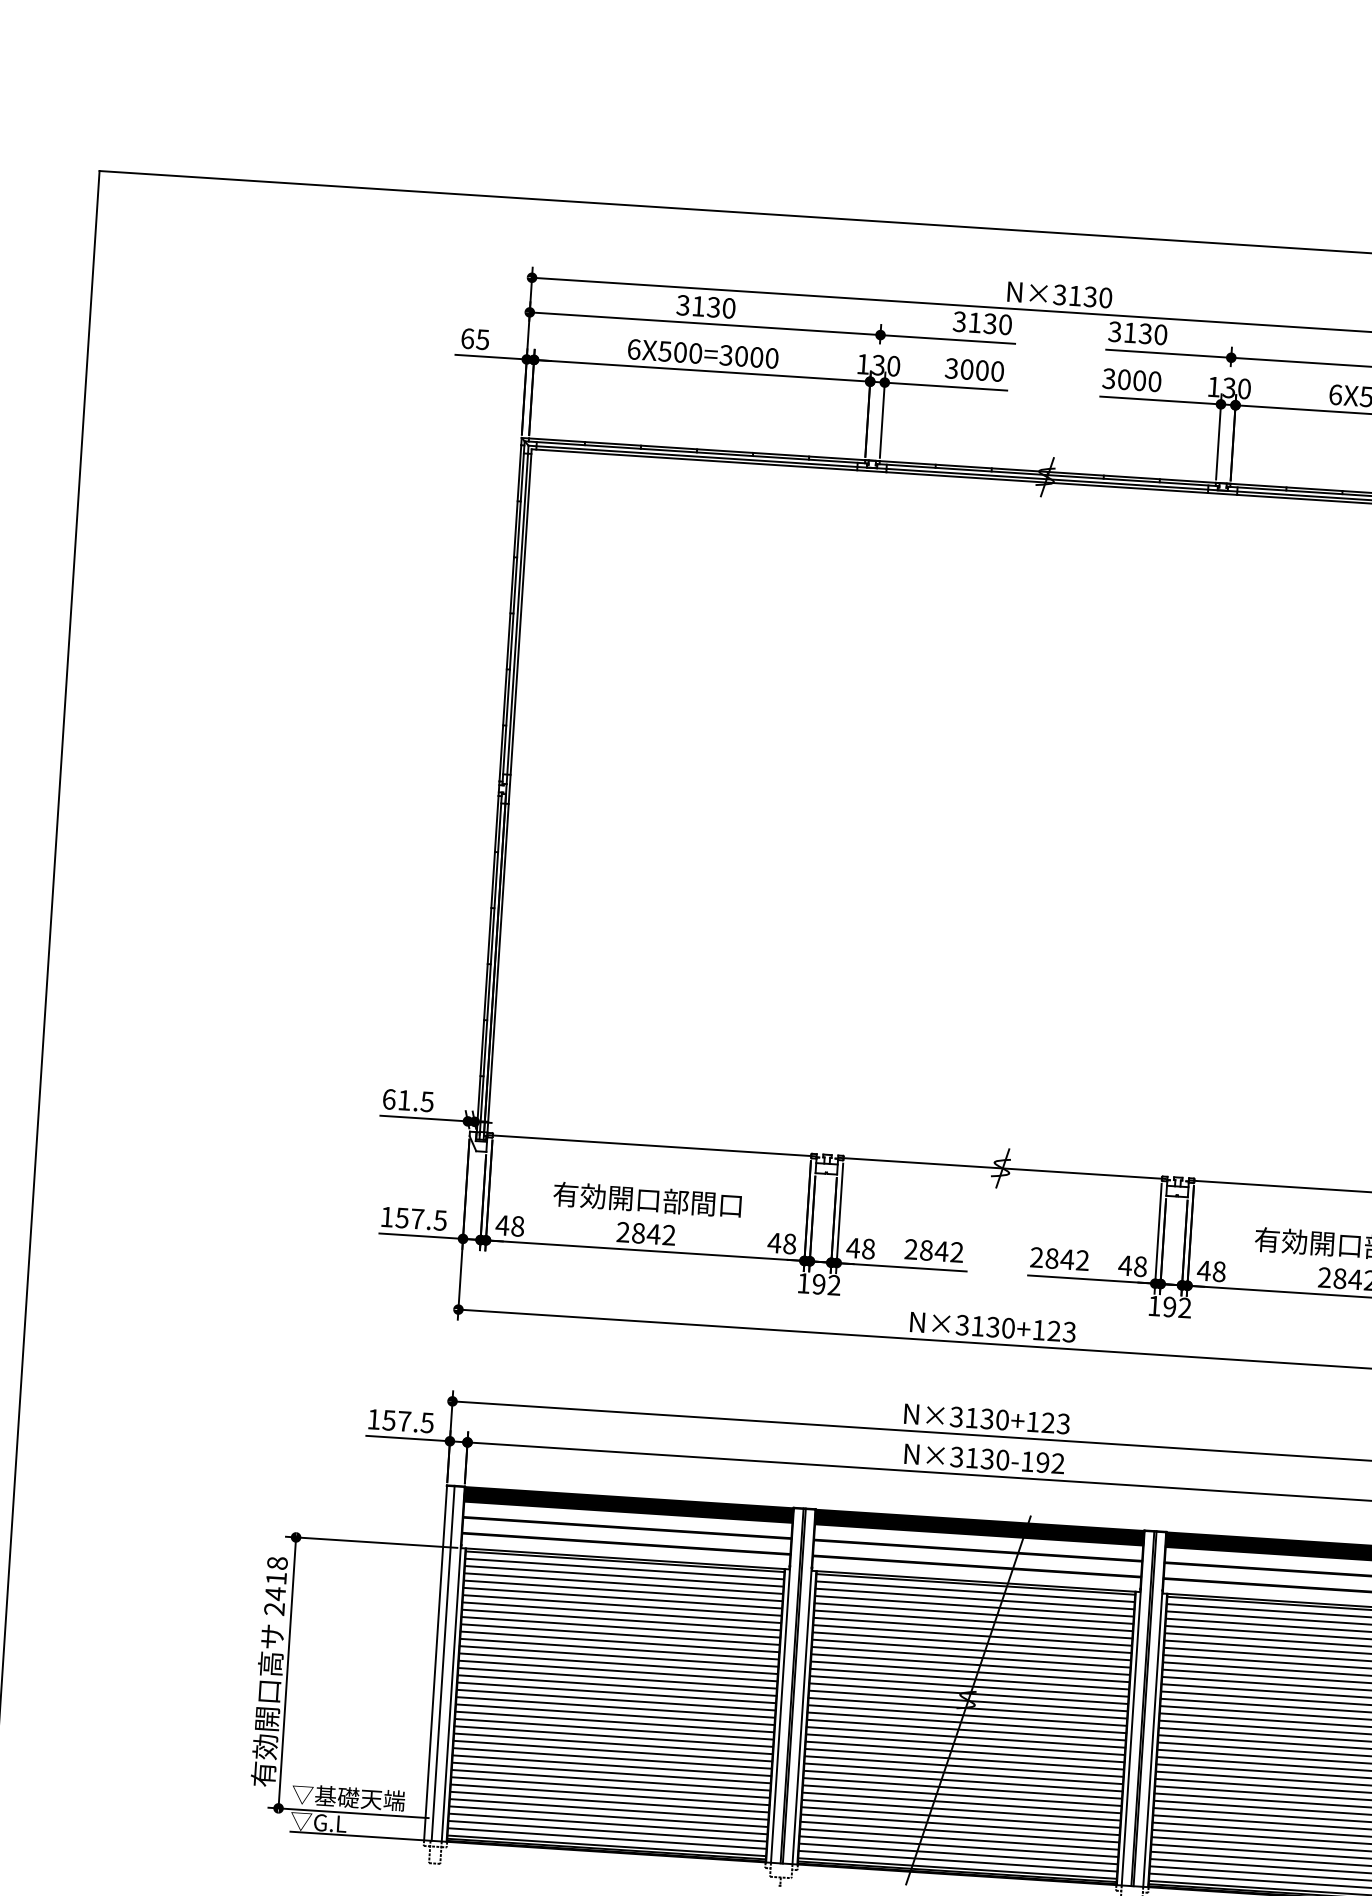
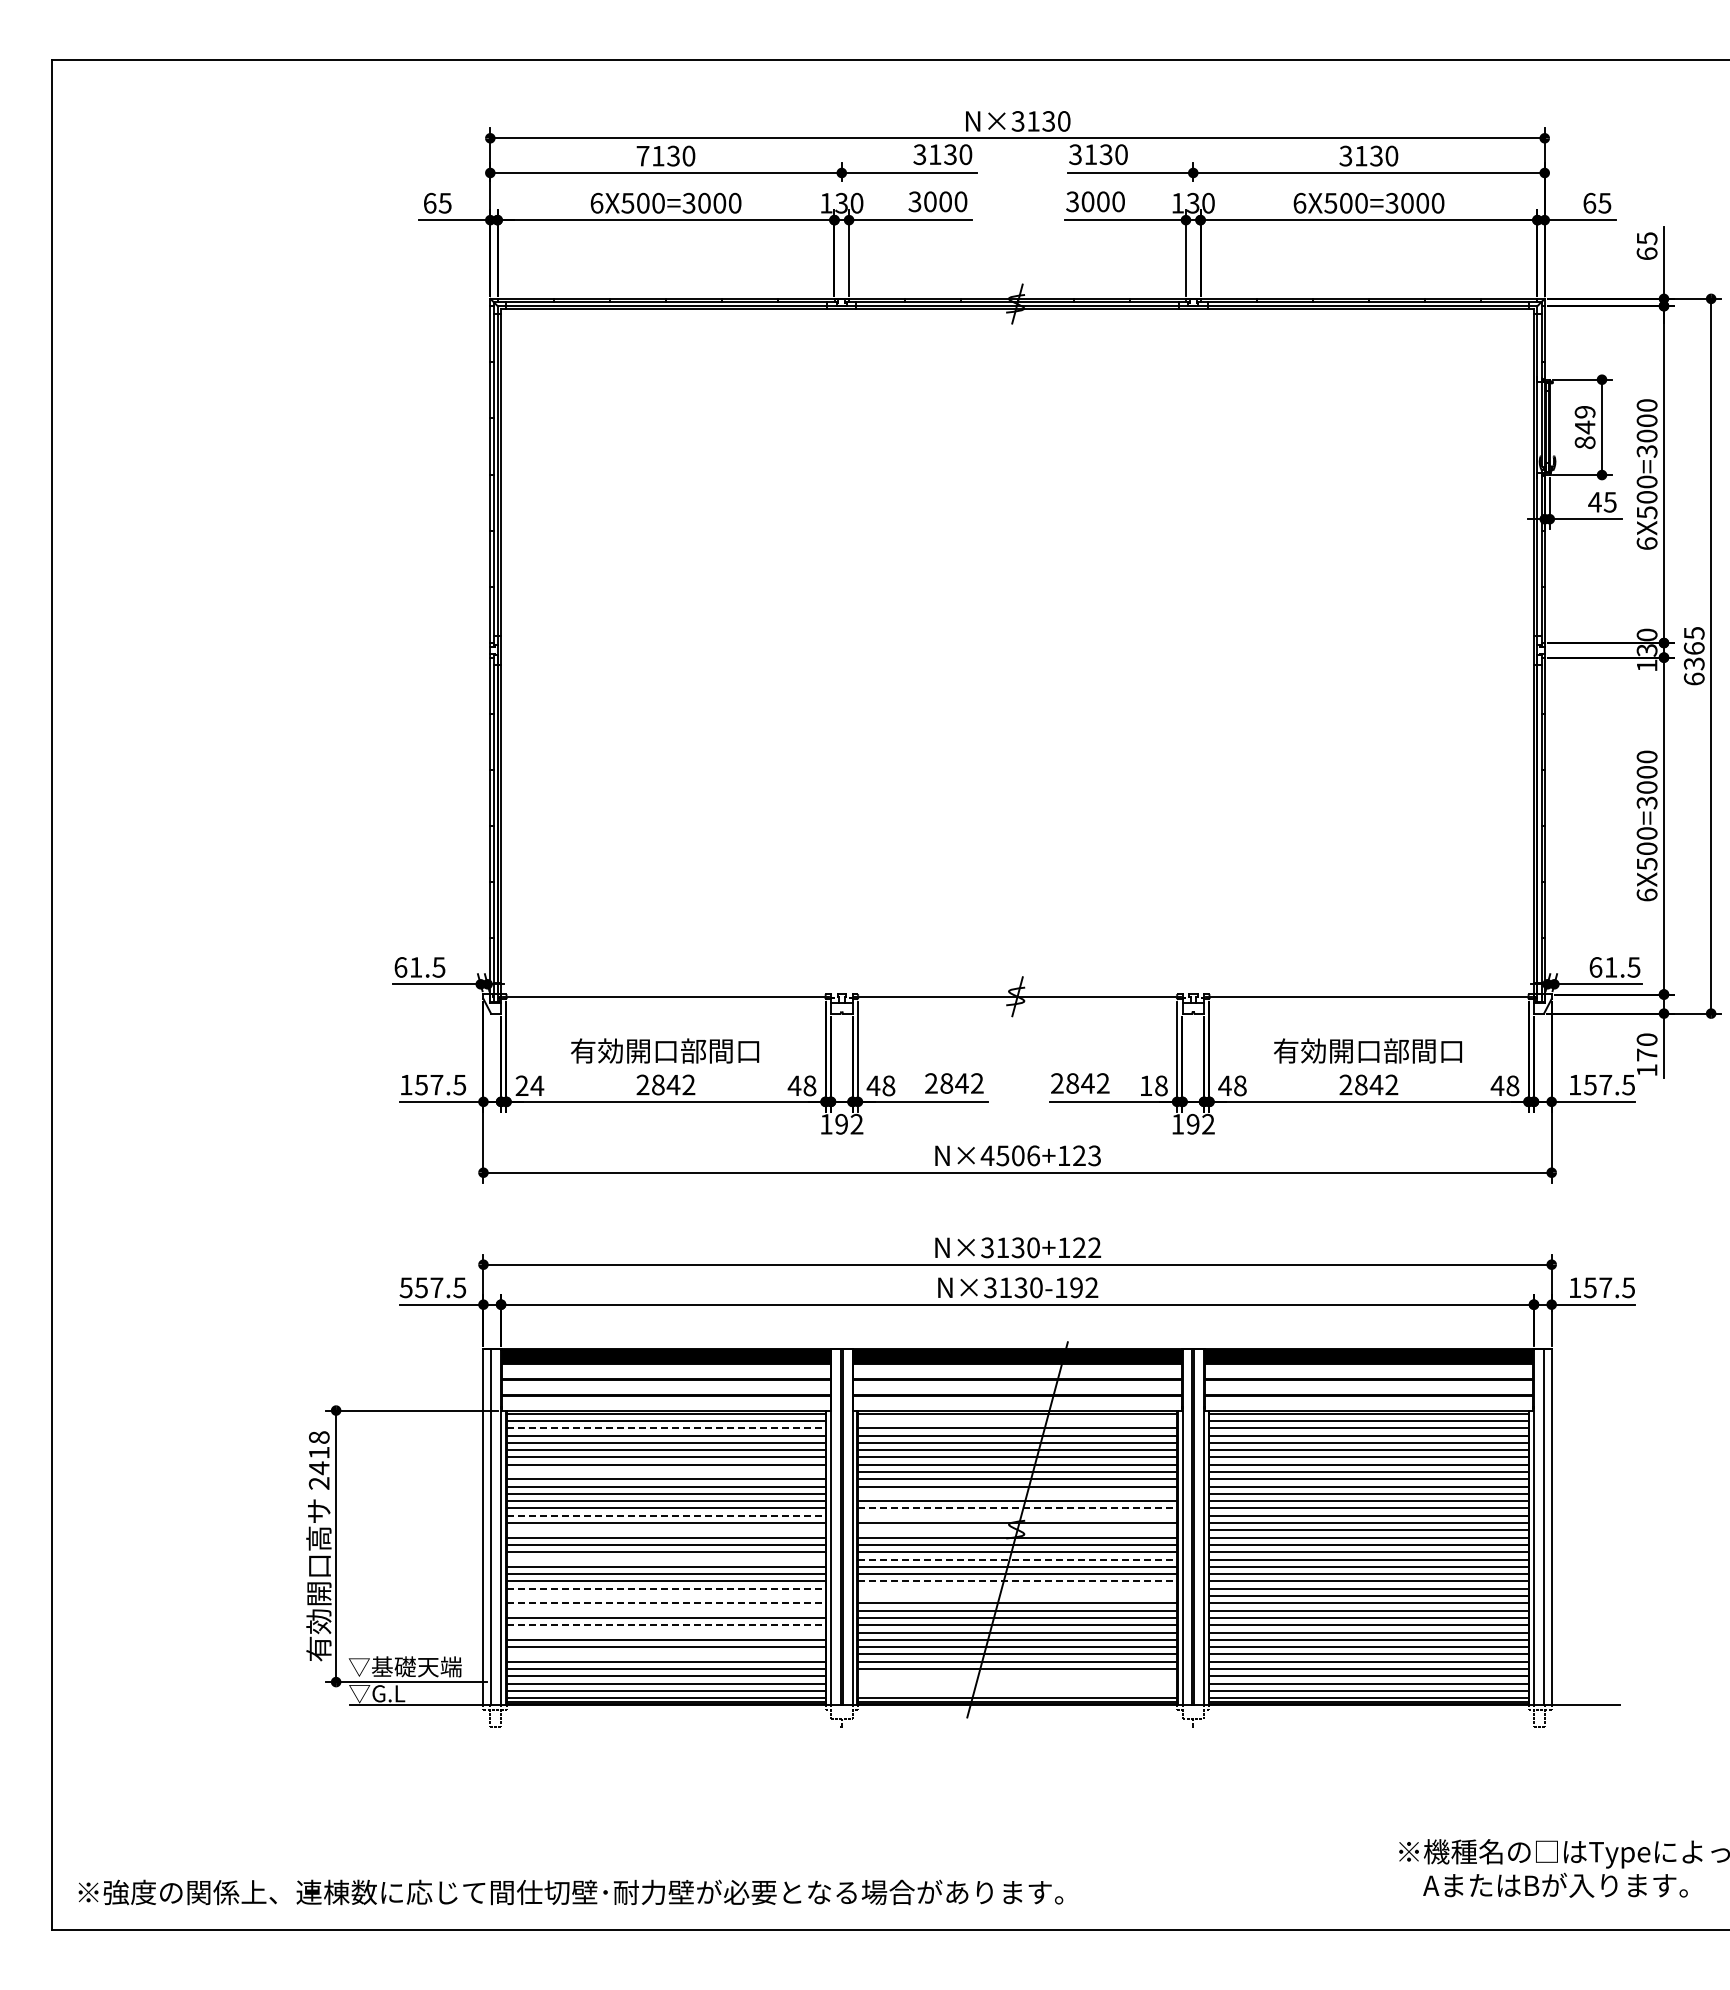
text: (682, 304) -> (642, 155), 3130 -> 7130
text: (510, 1225) -> (529, 1085), 48 -> 24
text: (1124, 1265) -> (1145, 1085), 48 -> 18
text: (984, 1326) -> (1009, 1155), N×3130+123 -> N×4506+123
text: (373, 1419) -> (405, 1287), 157.5 -> 557.5
text: (1063, 1424) -> (1094, 1248), N×3130+123 -> N×3130+122
line: (624, 1576) -> (666, 1428), solid -> dashed
line: (975, 1591) -> (1017, 1420), removed
line: (620, 1620) -> (665, 1472), removed
line: (618, 1663) -> (666, 1515), solid -> dashed
line: (970, 1664) -> (1017, 1493), removed
line: (617, 1678) -> (665, 1530), removed
line: (969, 1679) -> (1017, 1508), solid -> dashed
line: (969, 1686) -> (1017, 1515), removed
line: (968, 1701) -> (1017, 1530), removed
line: (615, 1707) -> (665, 1559), removed
line: (966, 1730) -> (1017, 1559), solid -> dashed
line: (614, 1736) -> (666, 1588), solid -> dashed
line: (612, 1744) -> (665, 1596), removed
line: (613, 1751) -> (666, 1603), solid -> dashed
line: (964, 1751) -> (1017, 1581), solid -> dashed
line: (611, 1758) -> (665, 1610), removed
line: (964, 1758) -> (1017, 1588), removed
line: (964, 1766) -> (1017, 1596), removed
line: (611, 1773) -> (666, 1625), solid -> dashed
line: (610, 1780) -> (665, 1632), removed
line: (609, 1802) -> (665, 1654), removed
line: (958, 1846) -> (1017, 1676), removed
line: (958, 1853) -> (1017, 1683), removed
line: (957, 1860) -> (1017, 1690), removed

